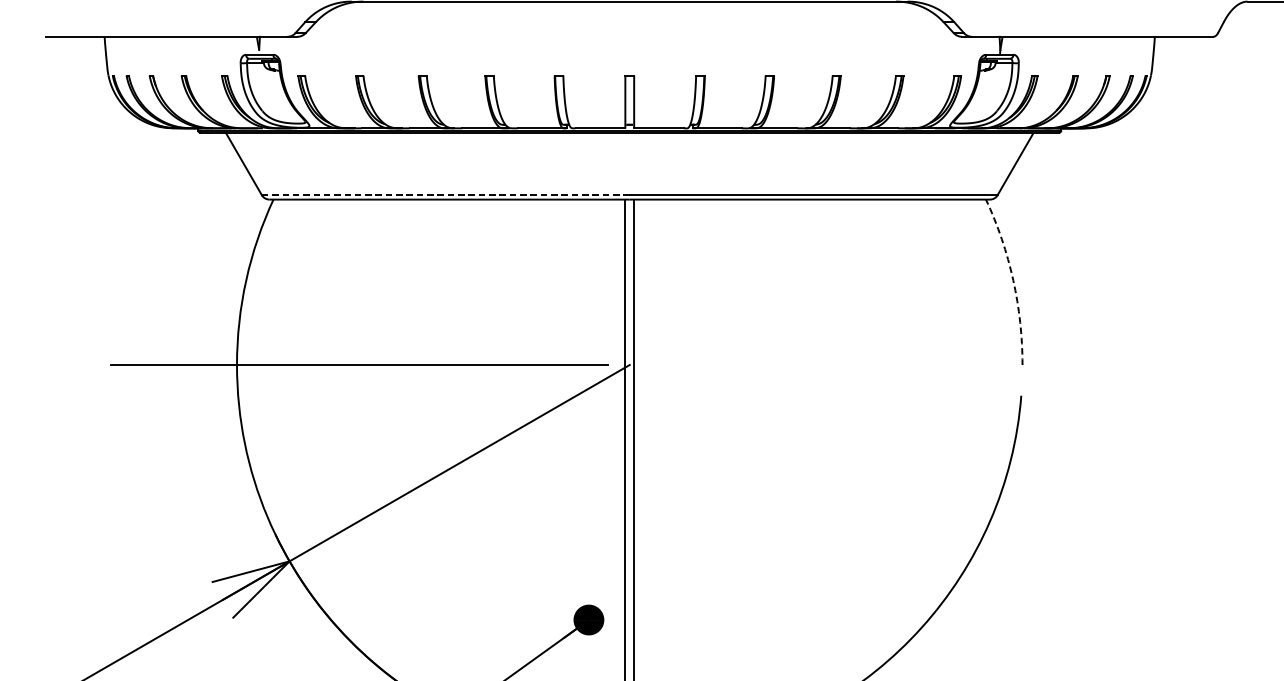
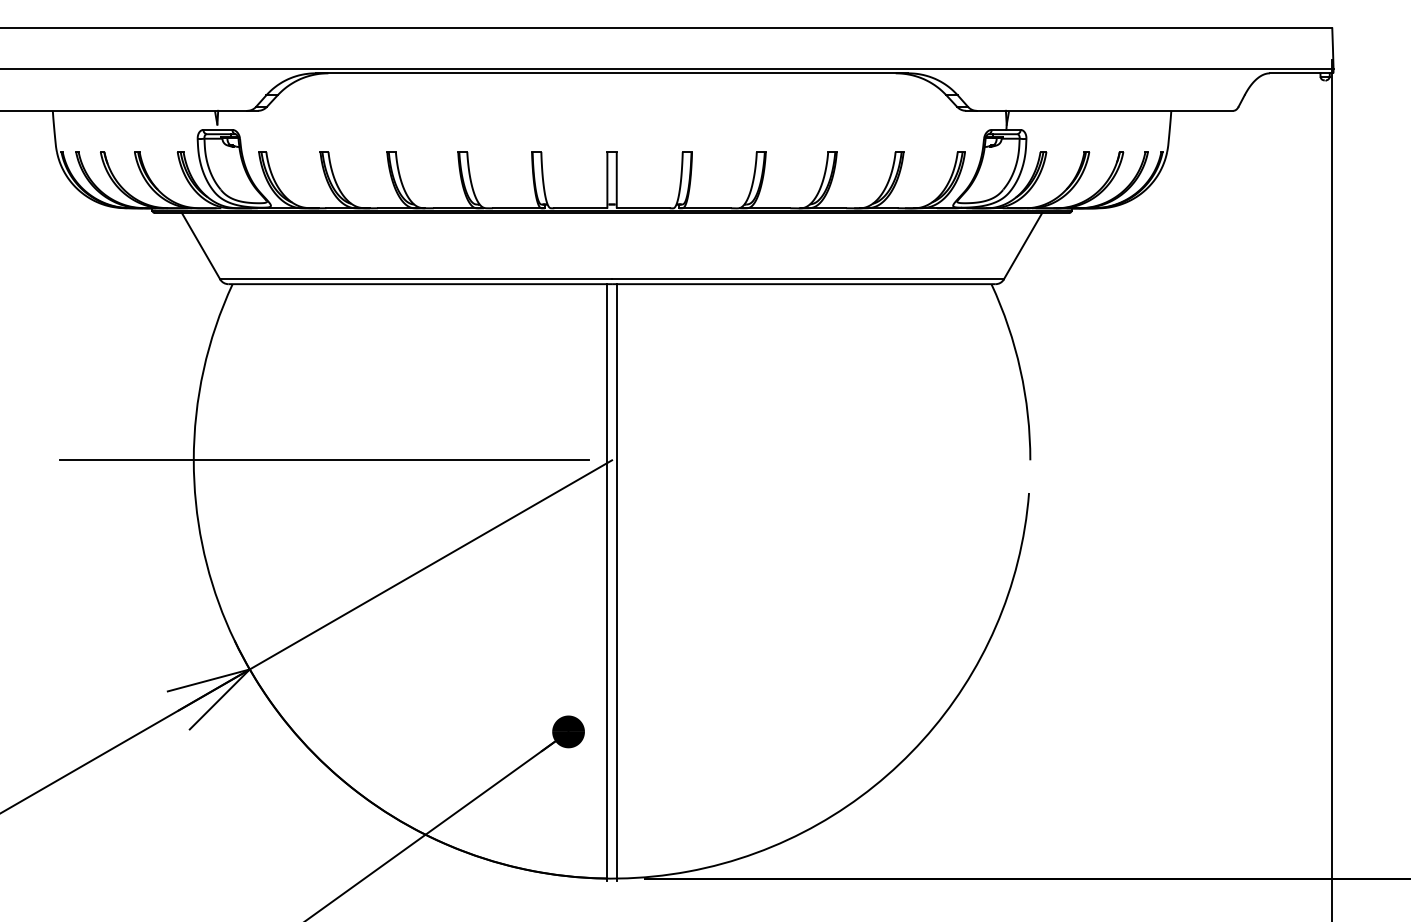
line: (446, 195) -> (416, 279), dashed -> solid
arc: (1013, 280) -> (1020, 370), dashed -> solid

